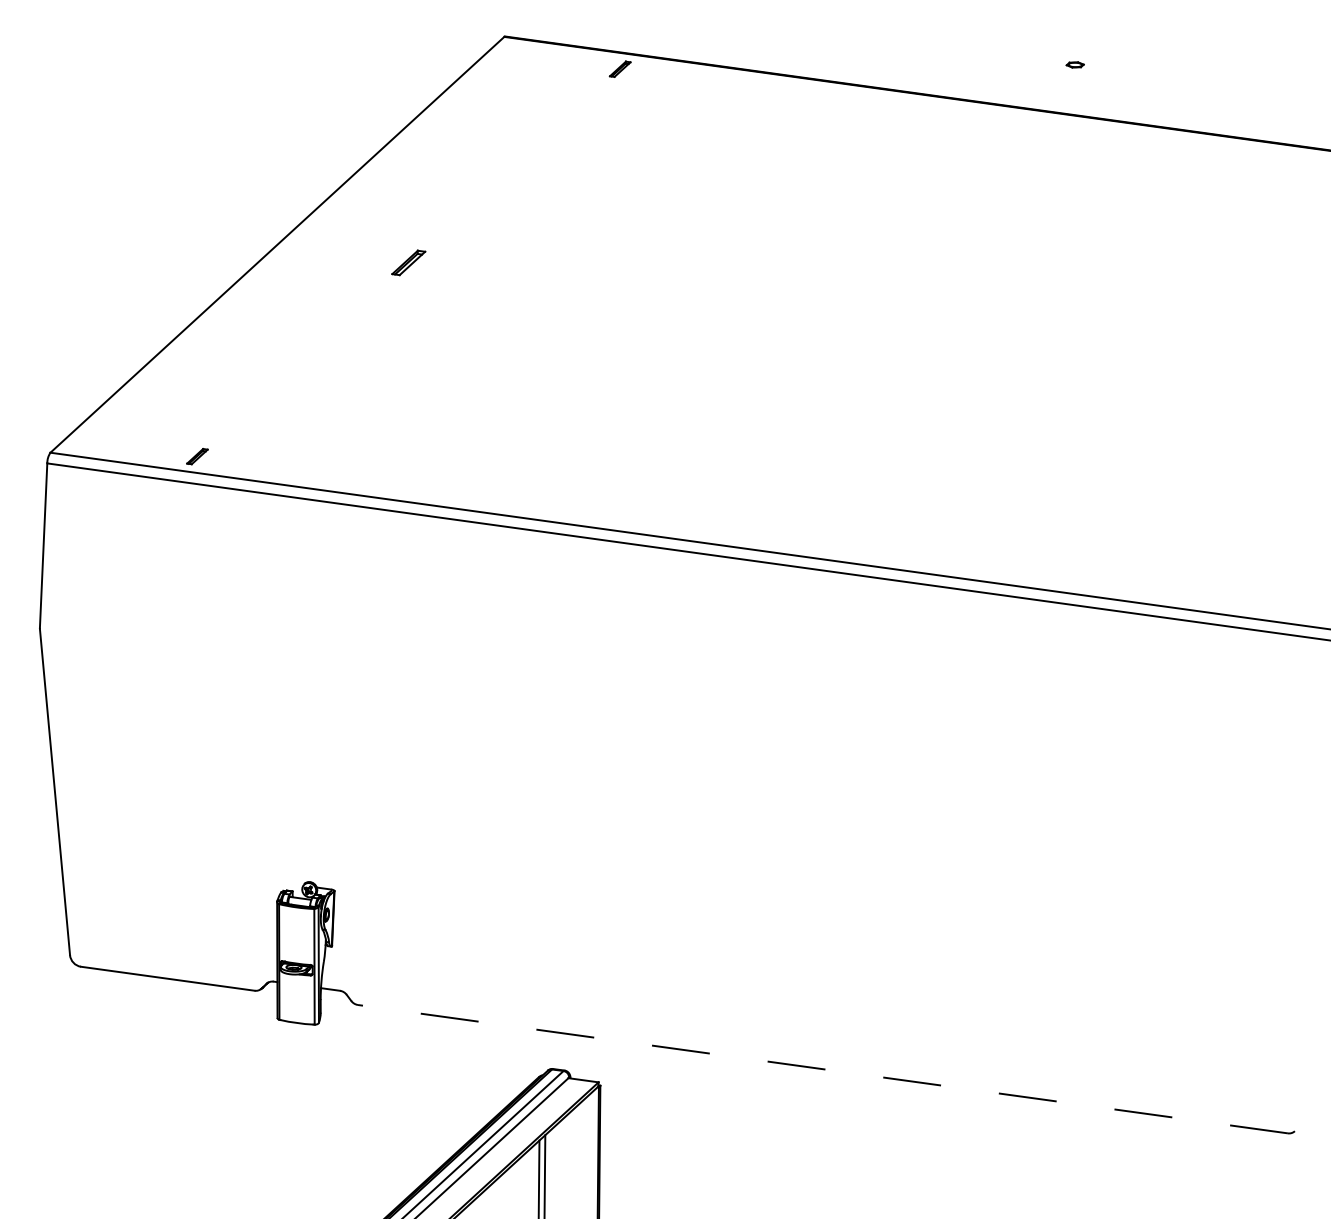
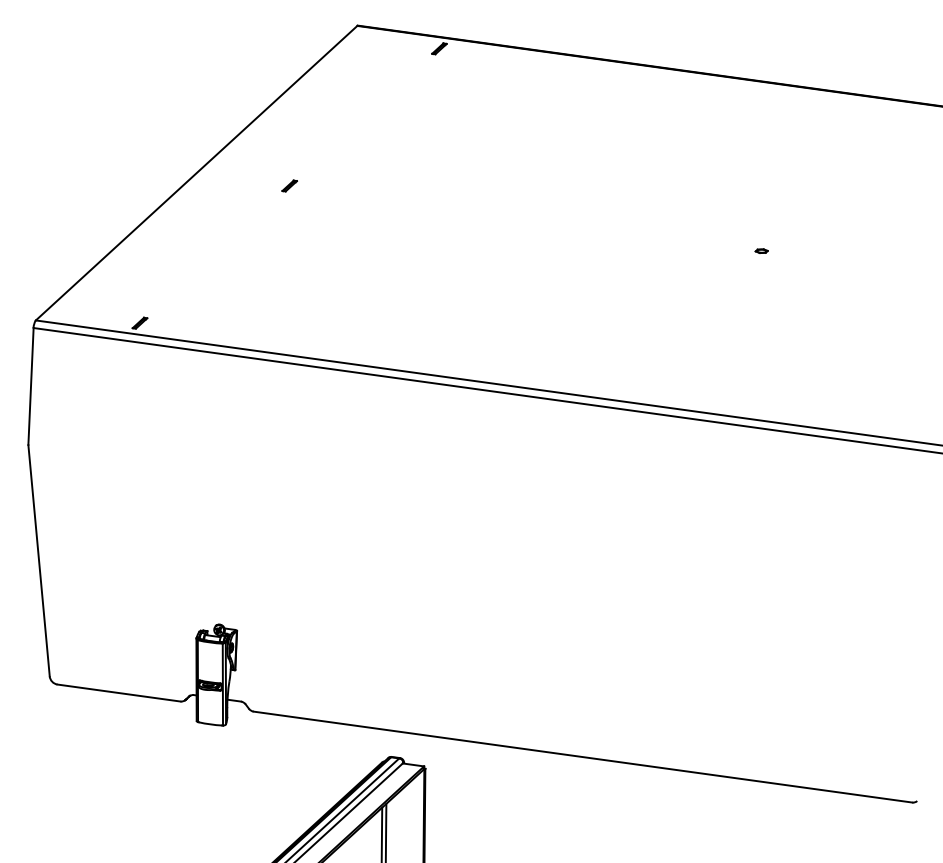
part: (1074, 64) -> (761, 250), moved
part: (408, 262) -> (289, 185), size x0.62
line: (822, 1069) -> (582, 757), dashed -> solid

